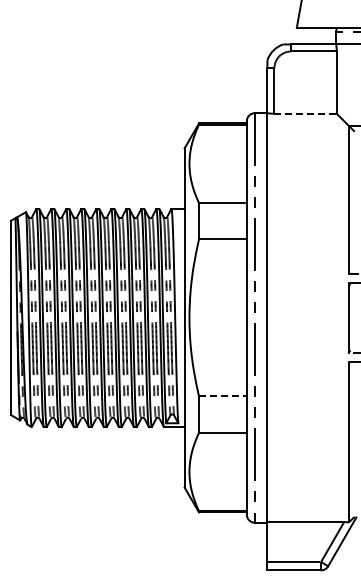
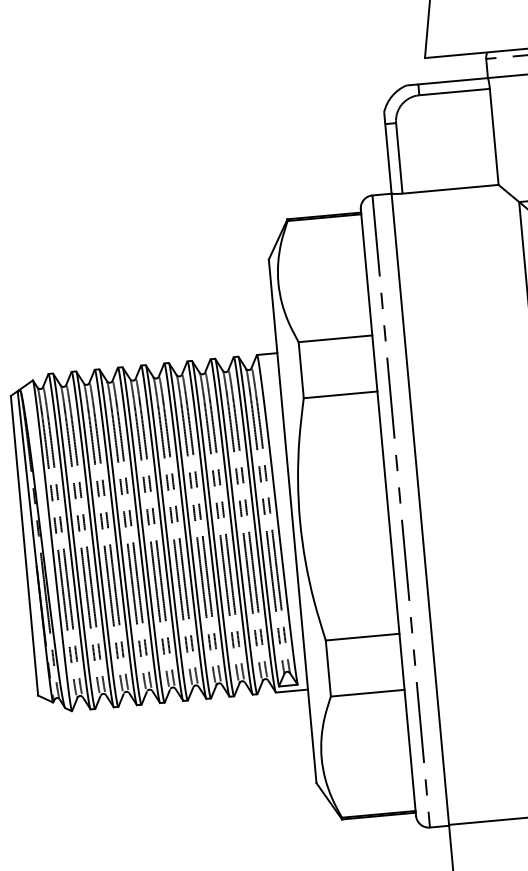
line: (306, 113) -> (451, 188), dashed -> solid
line: (222, 396) -> (362, 637), dashed -> solid

